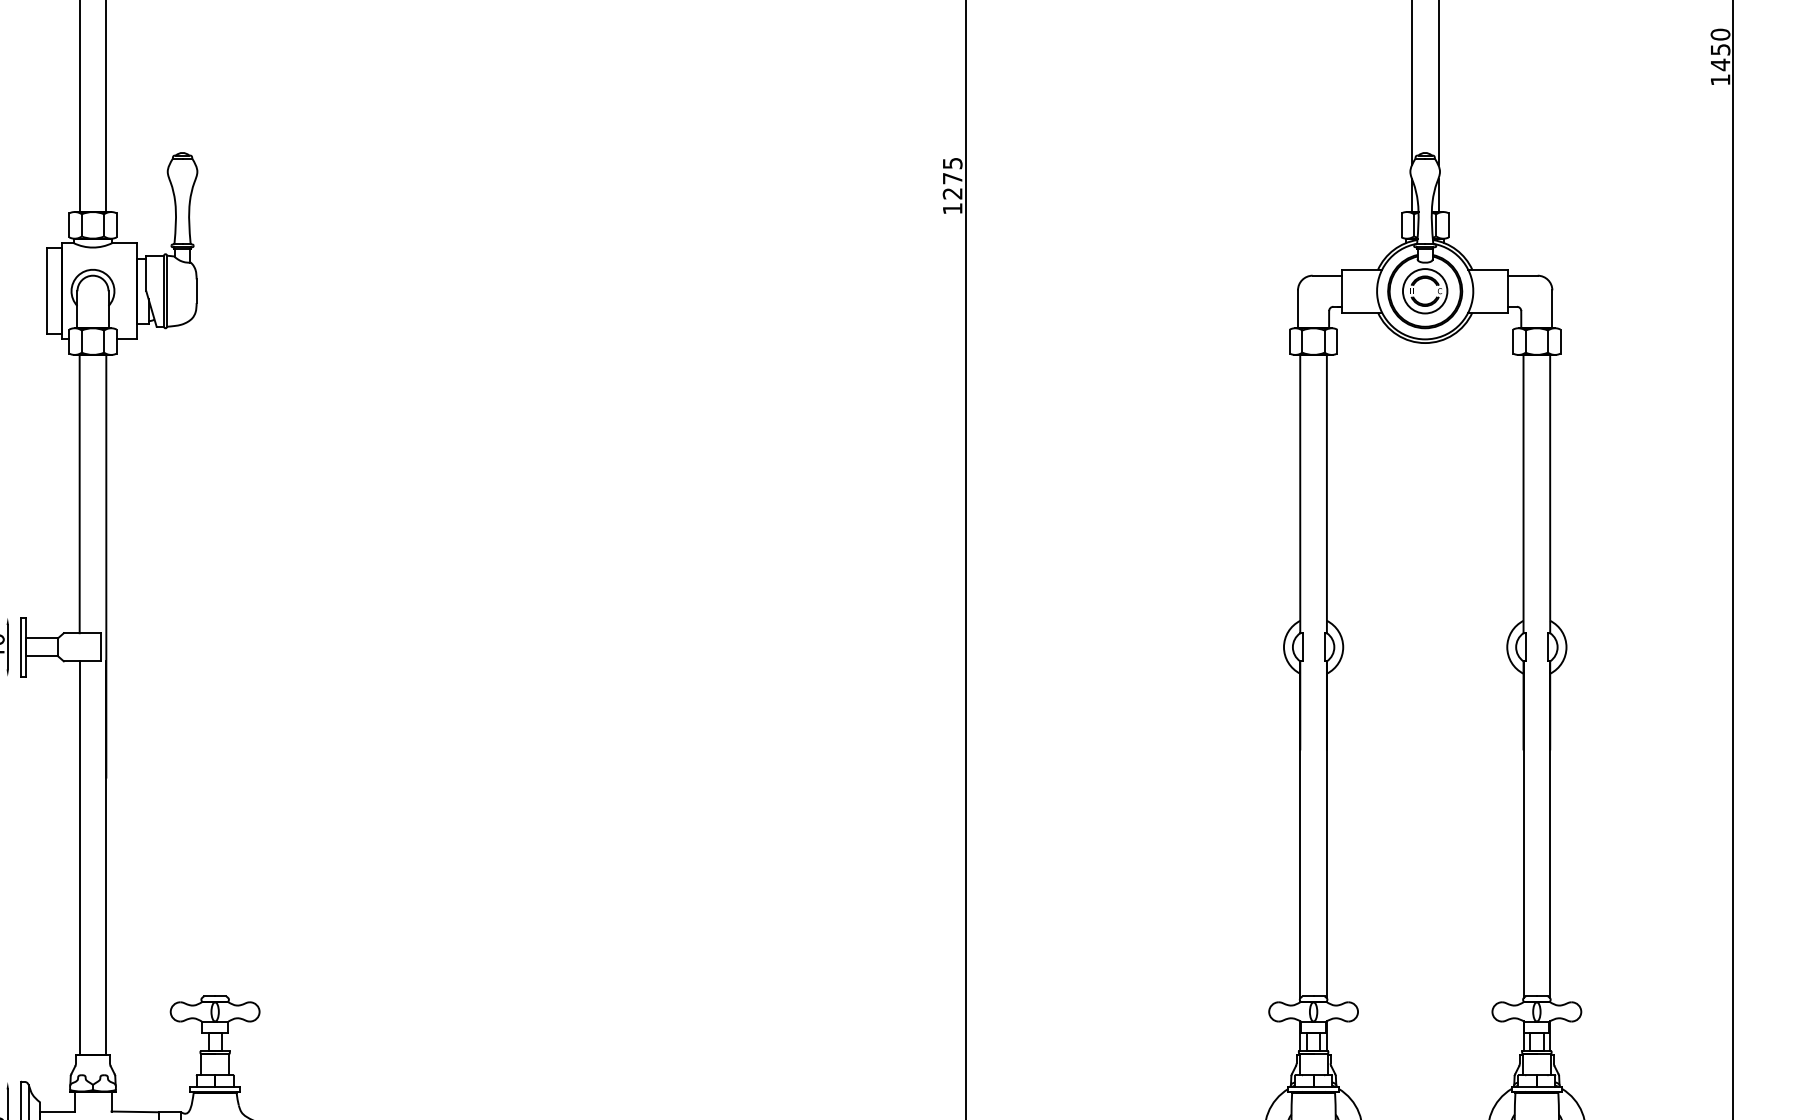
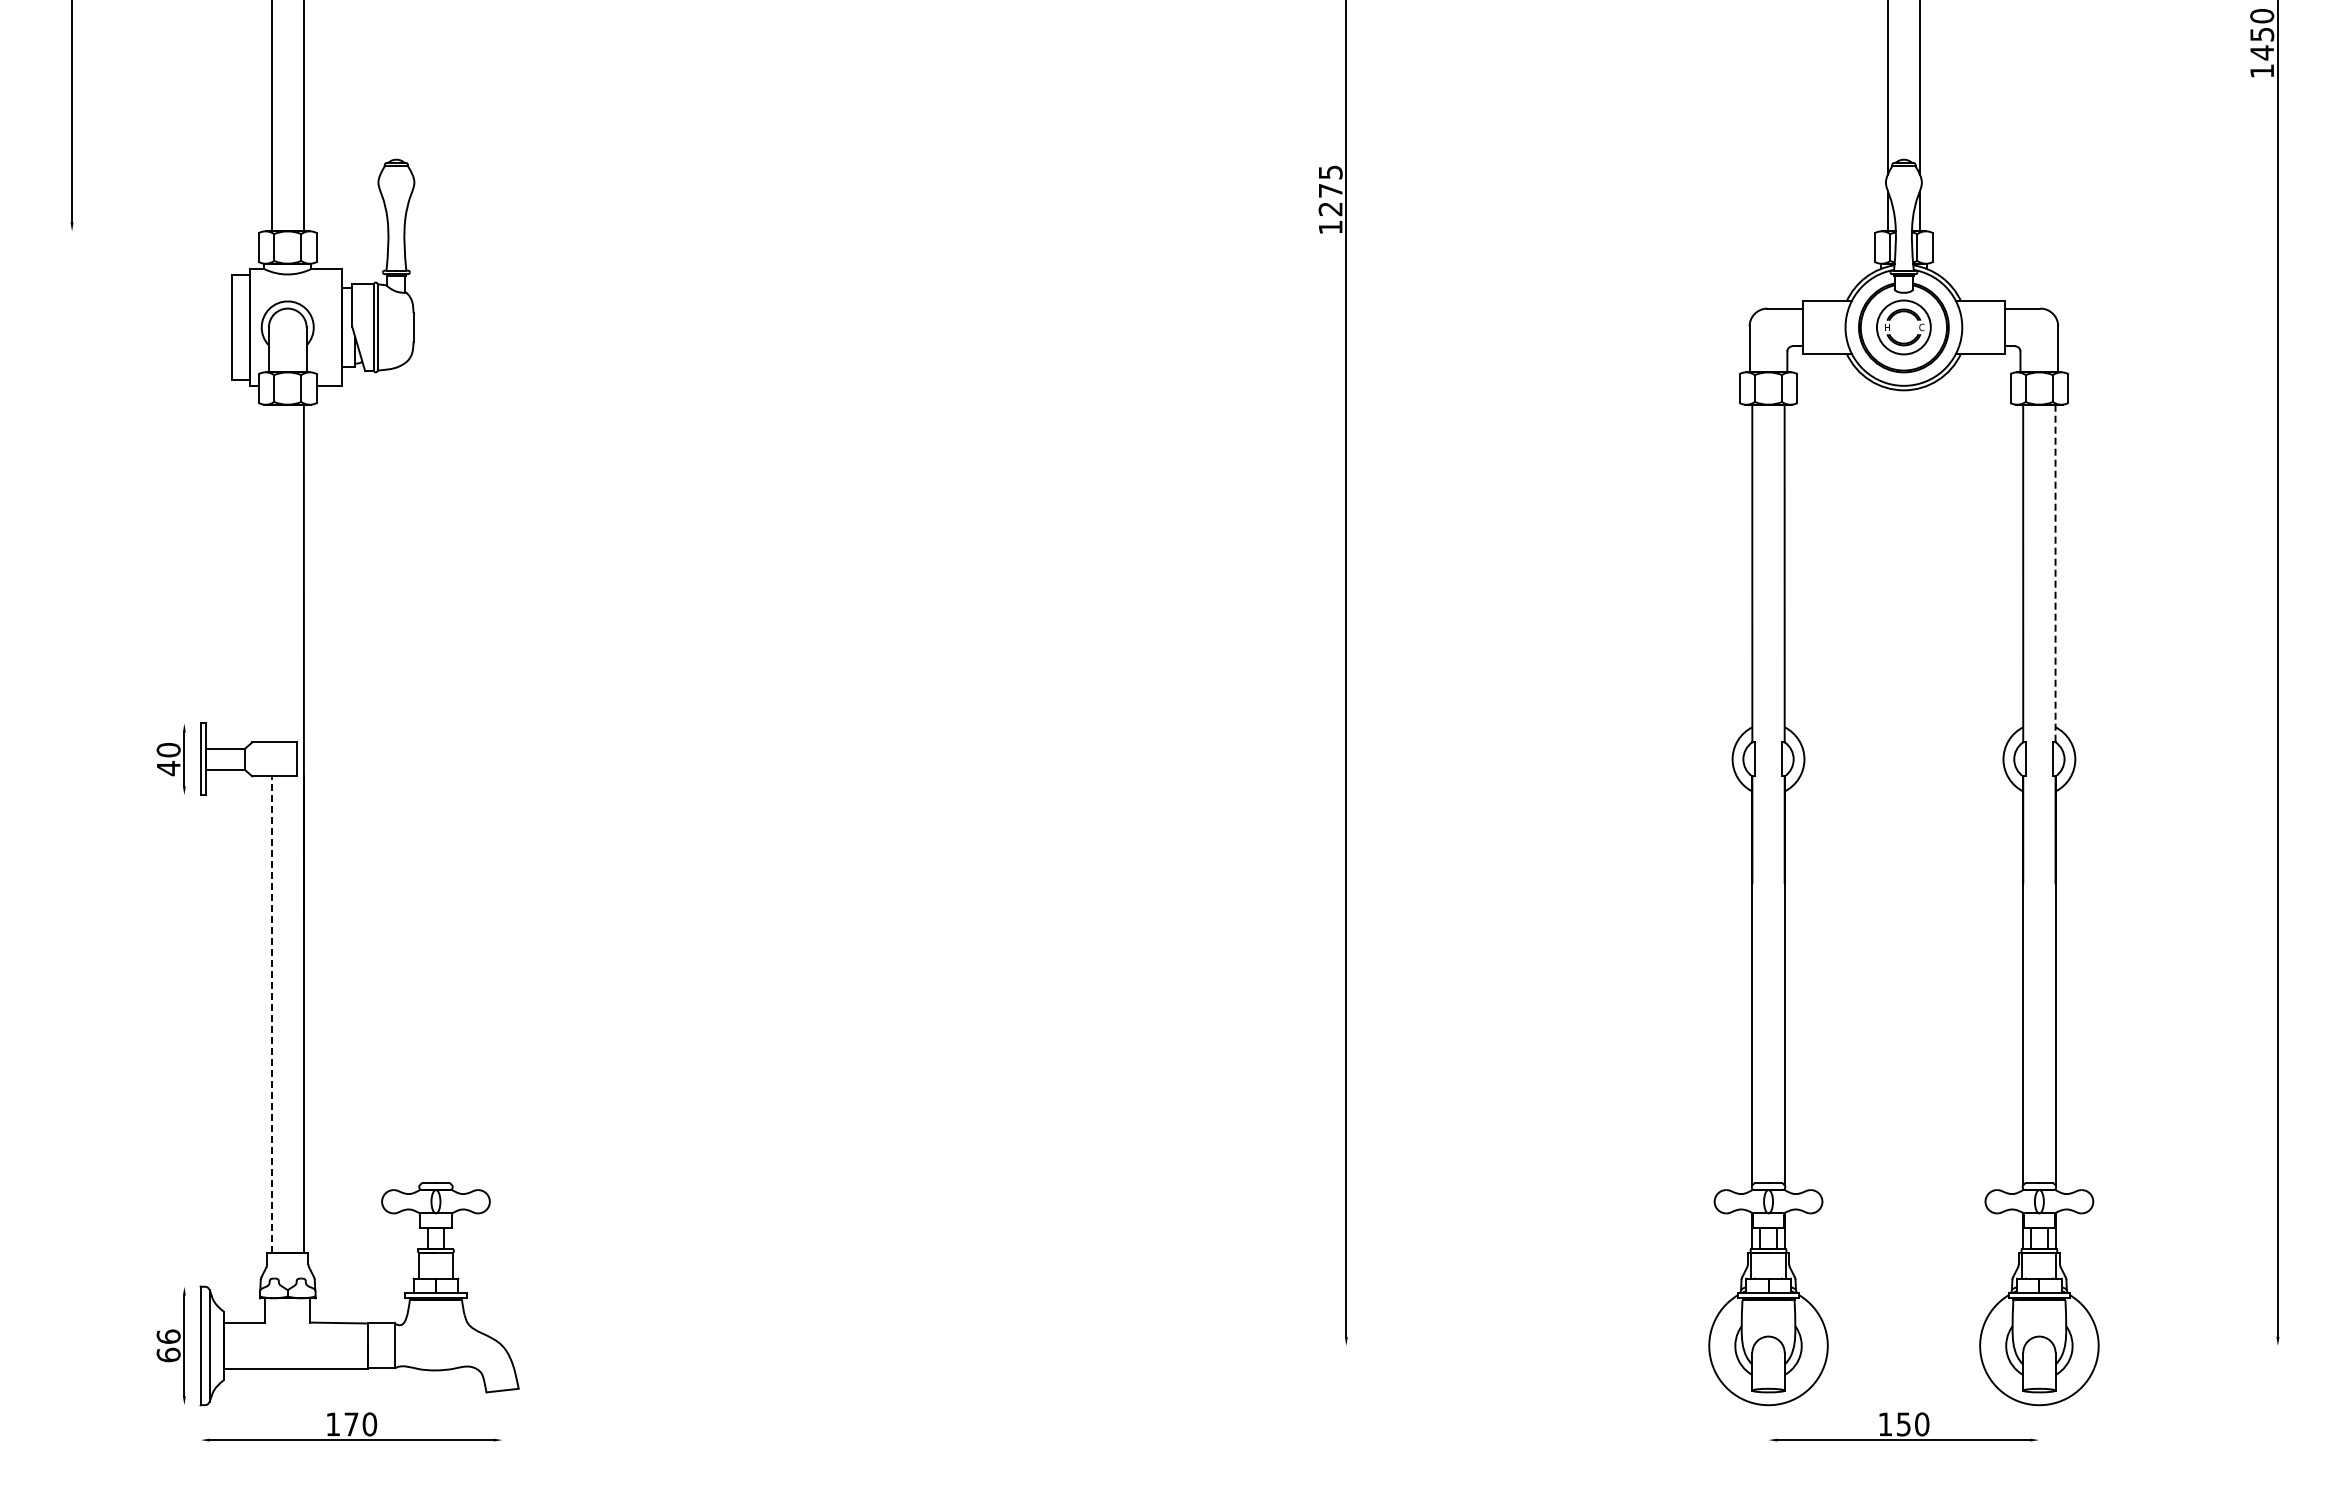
line: (79, 494) -> (271, 573), removed
line: (1550, 494) -> (2055, 573), solid -> dashed
line: (79, 857) -> (271, 1014), solid -> dashed

